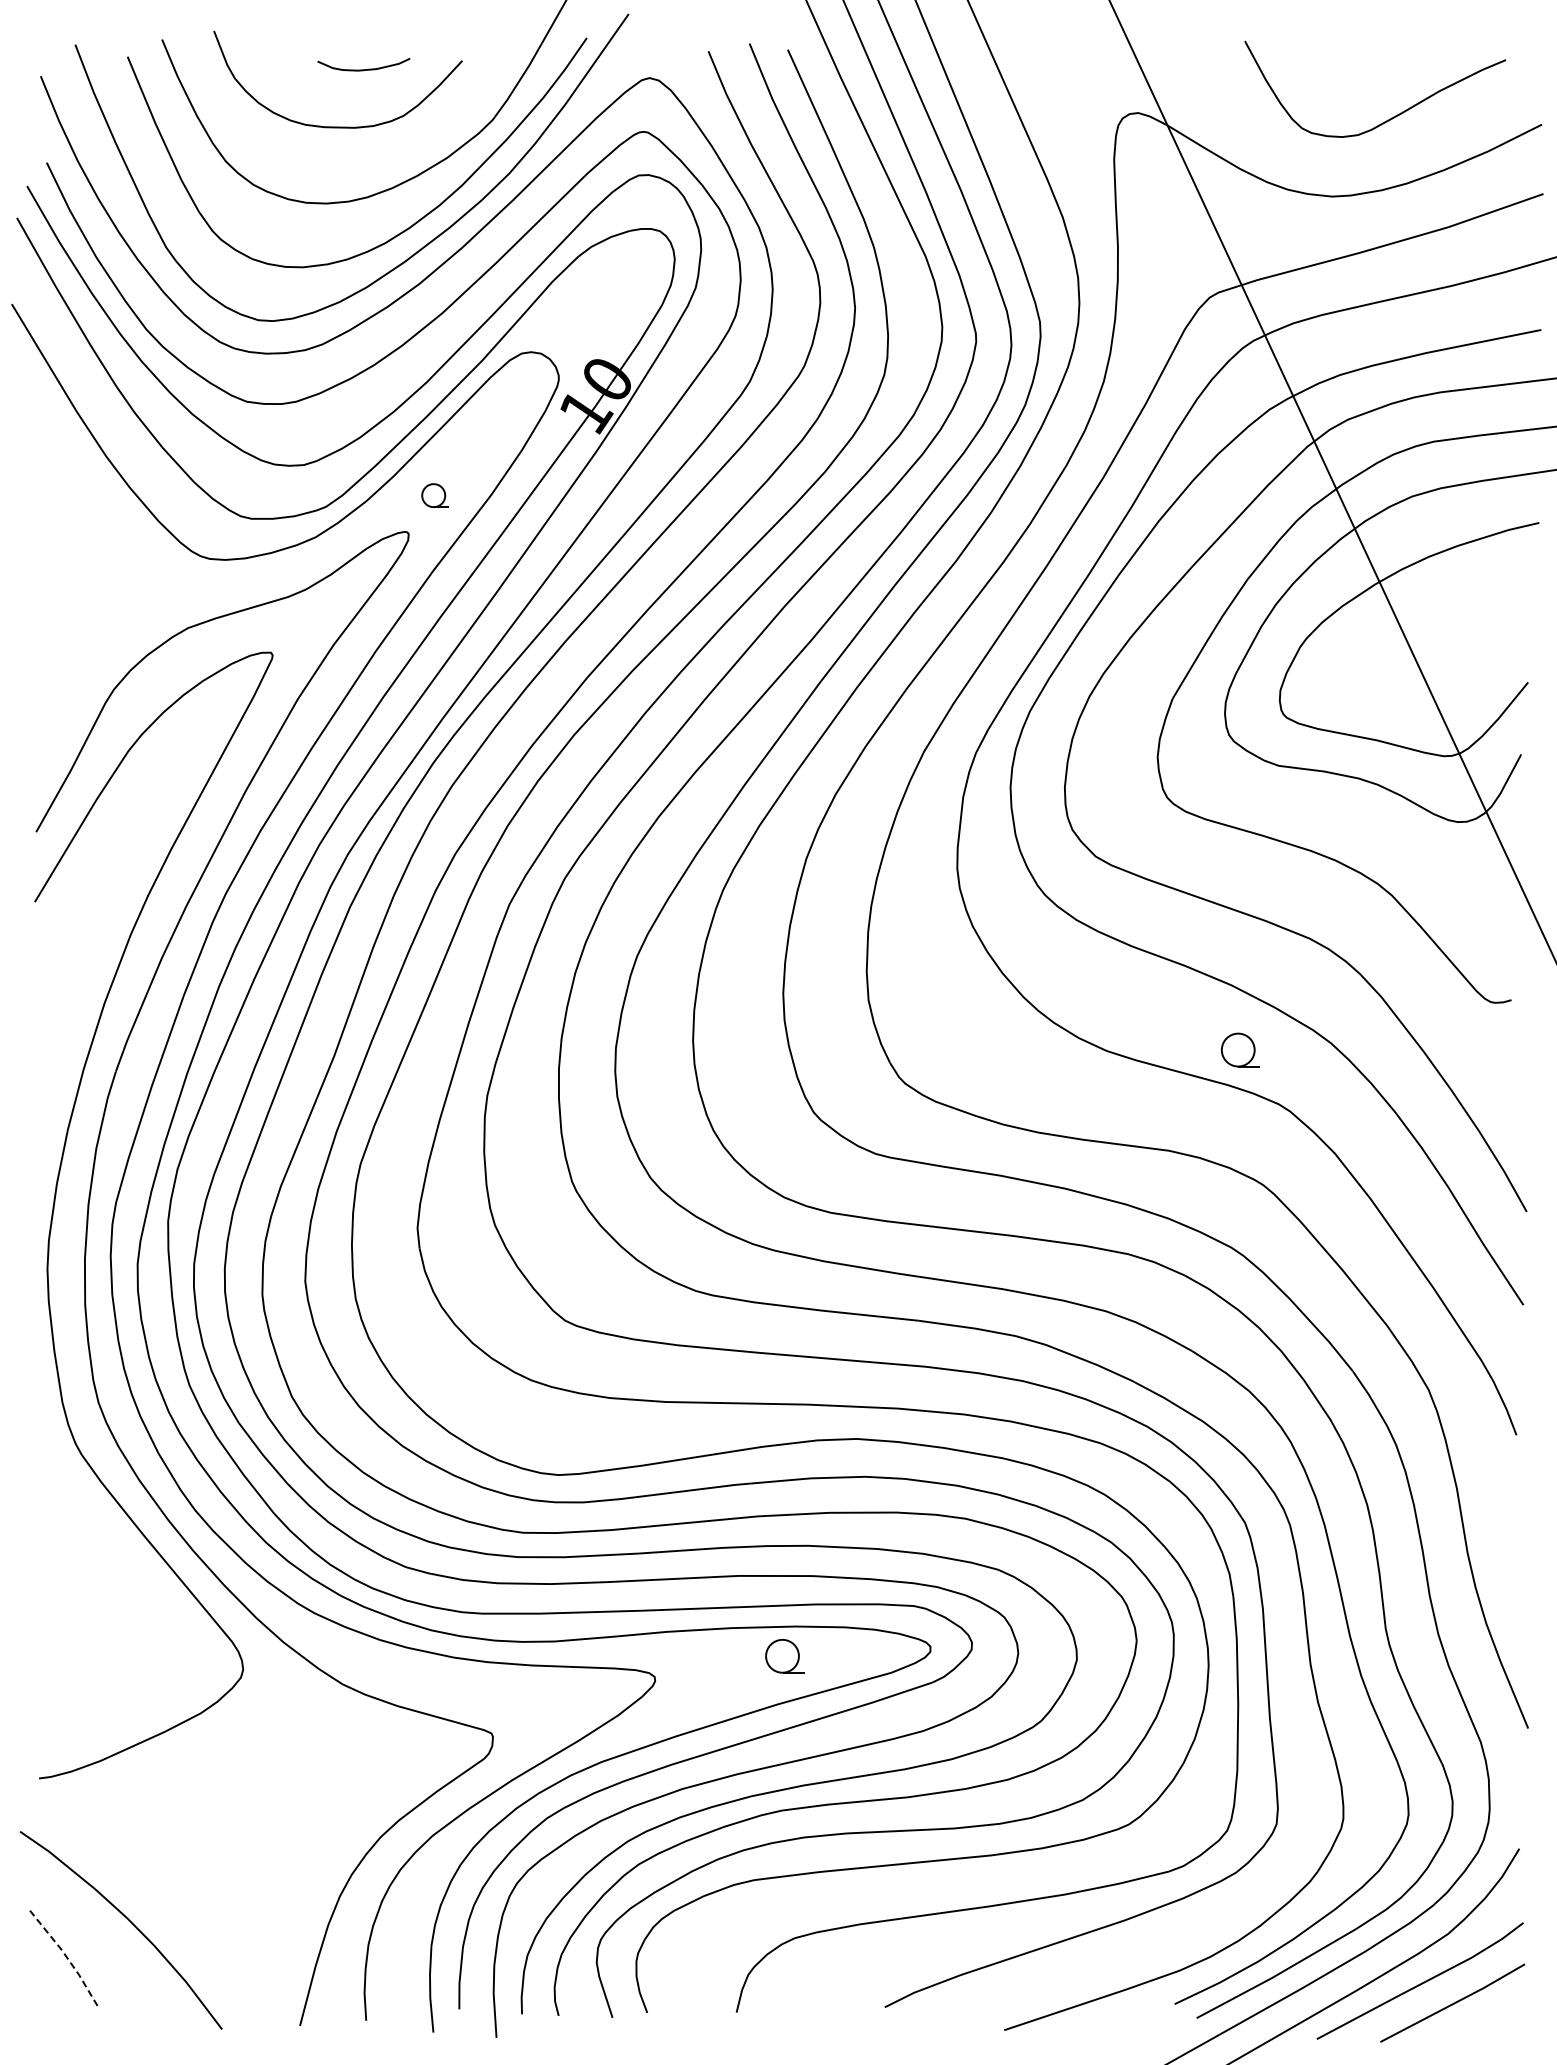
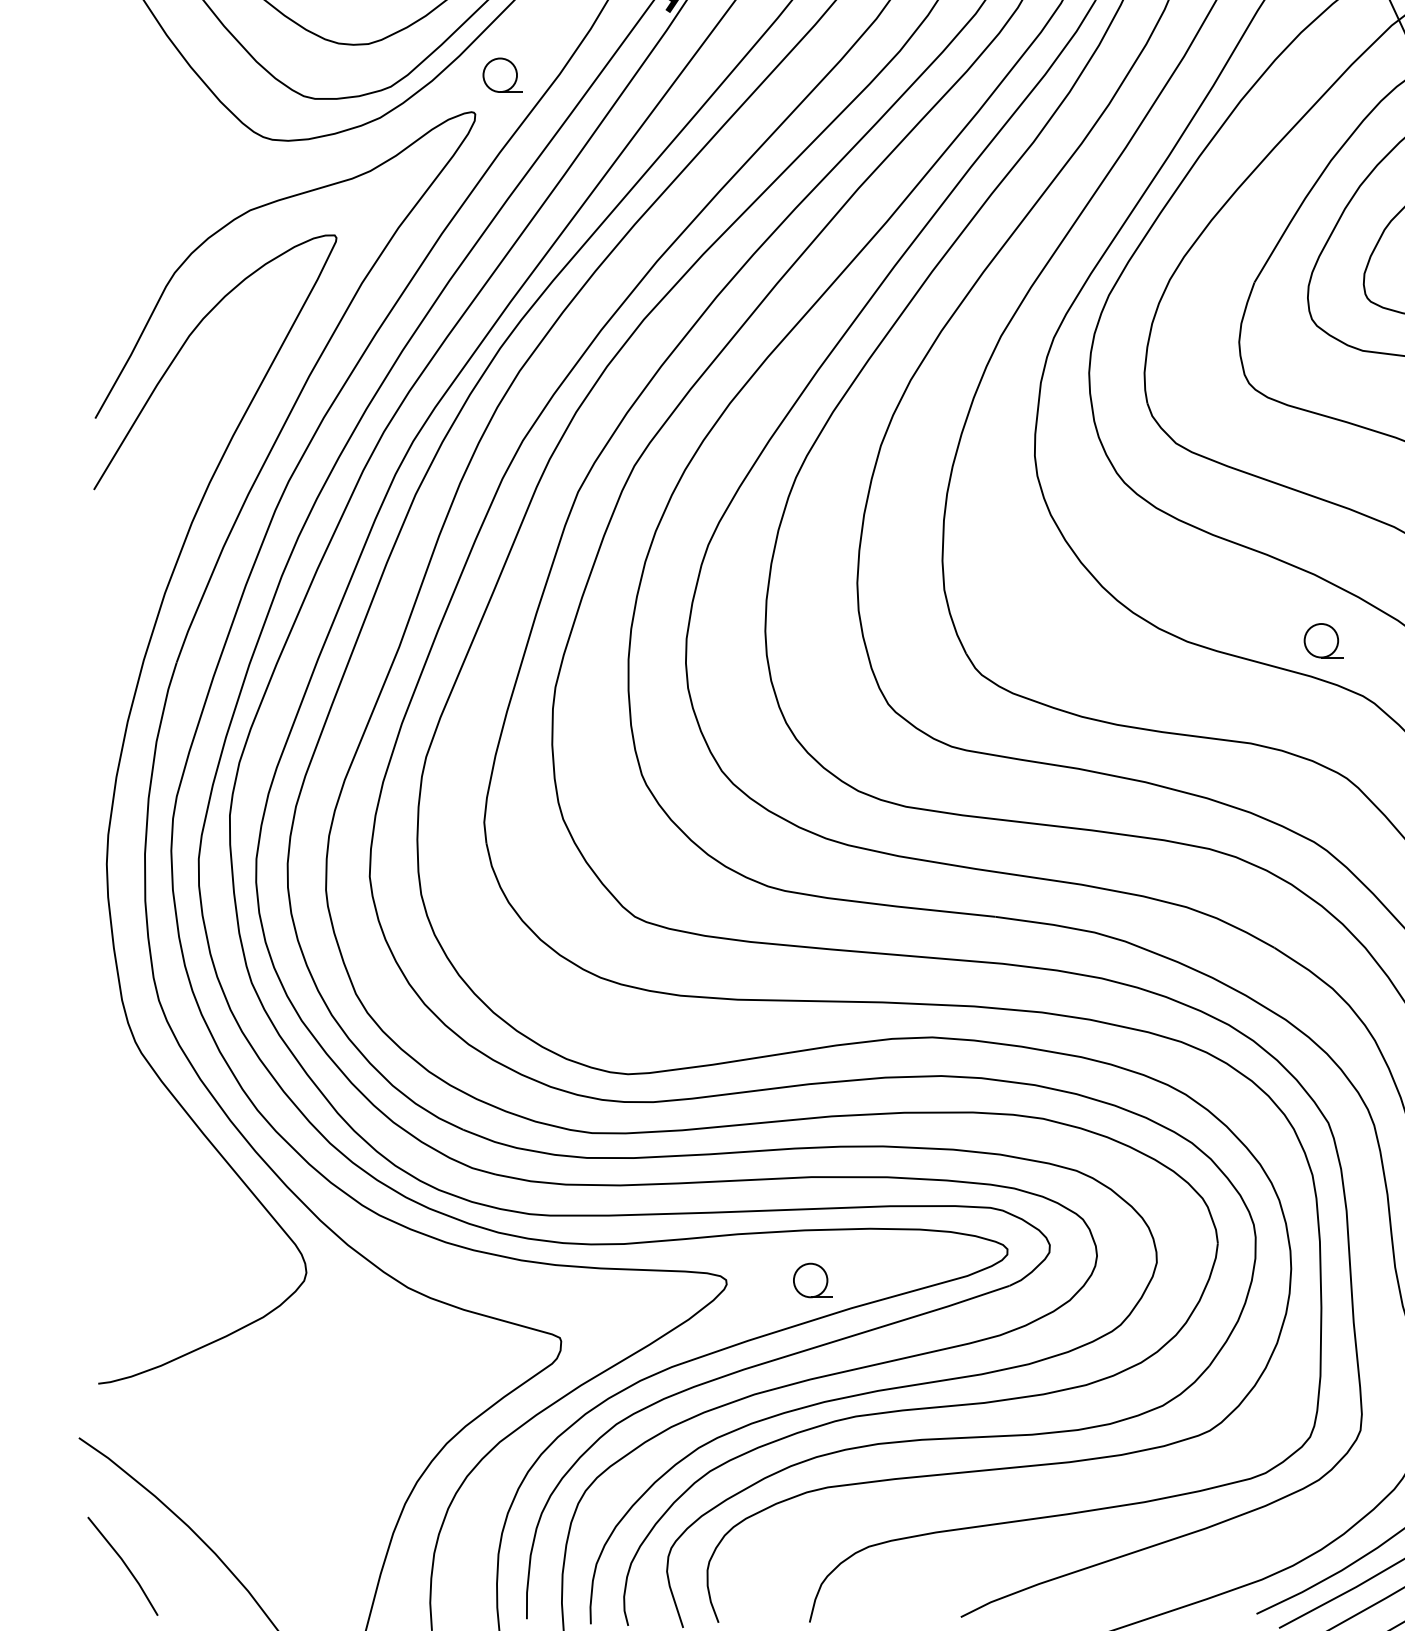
part: (434, 495) -> (501, 75), size x1.43
part: (784, 1656) -> (812, 1280), moved
line: (65, 1955) -> (125, 1564), dashed -> solid

